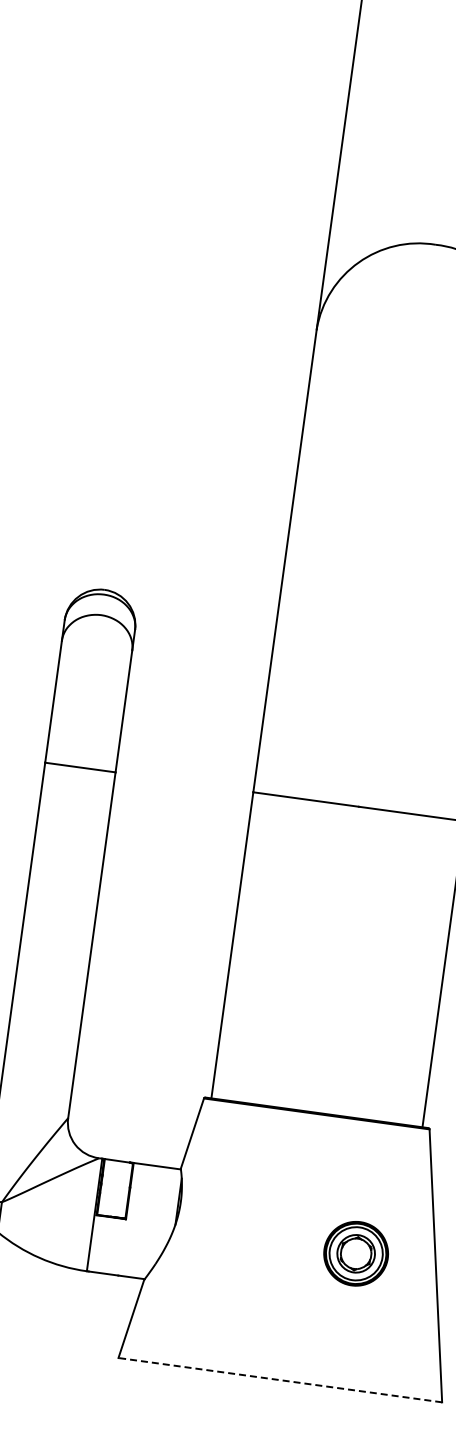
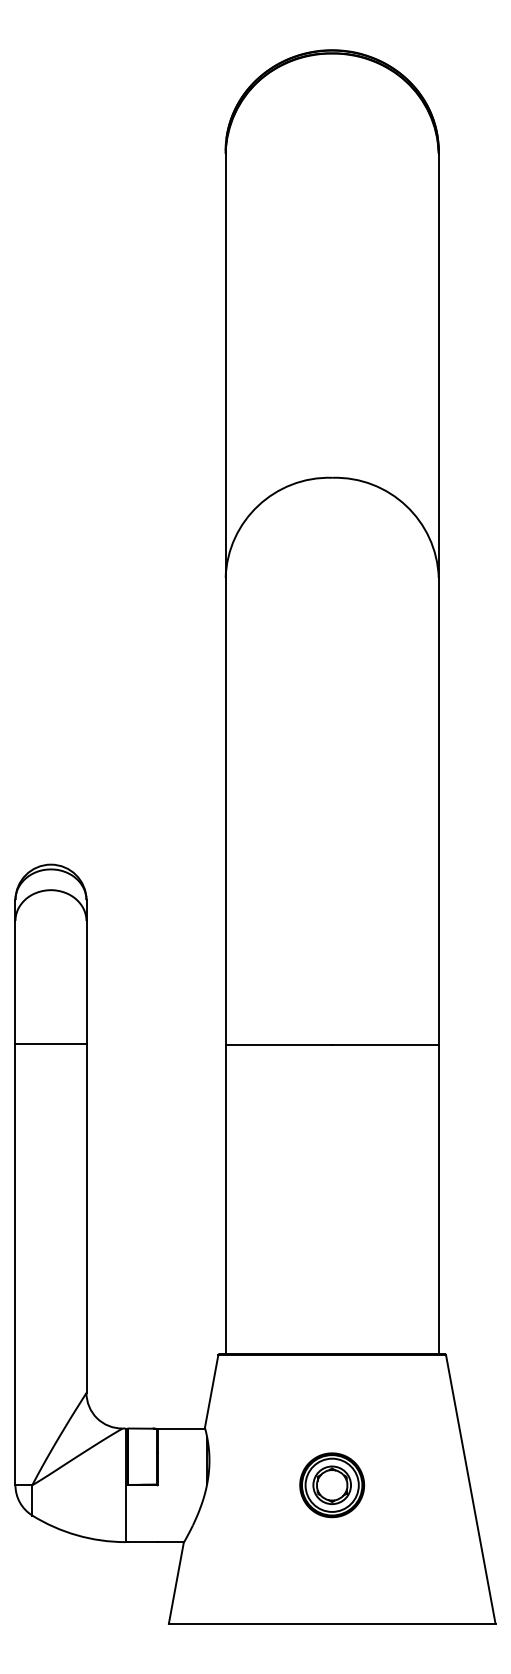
part: (356, 1254) -> (332, 1485), moved
line: (279, 1379) -> (331, 1623), dashed -> solid

